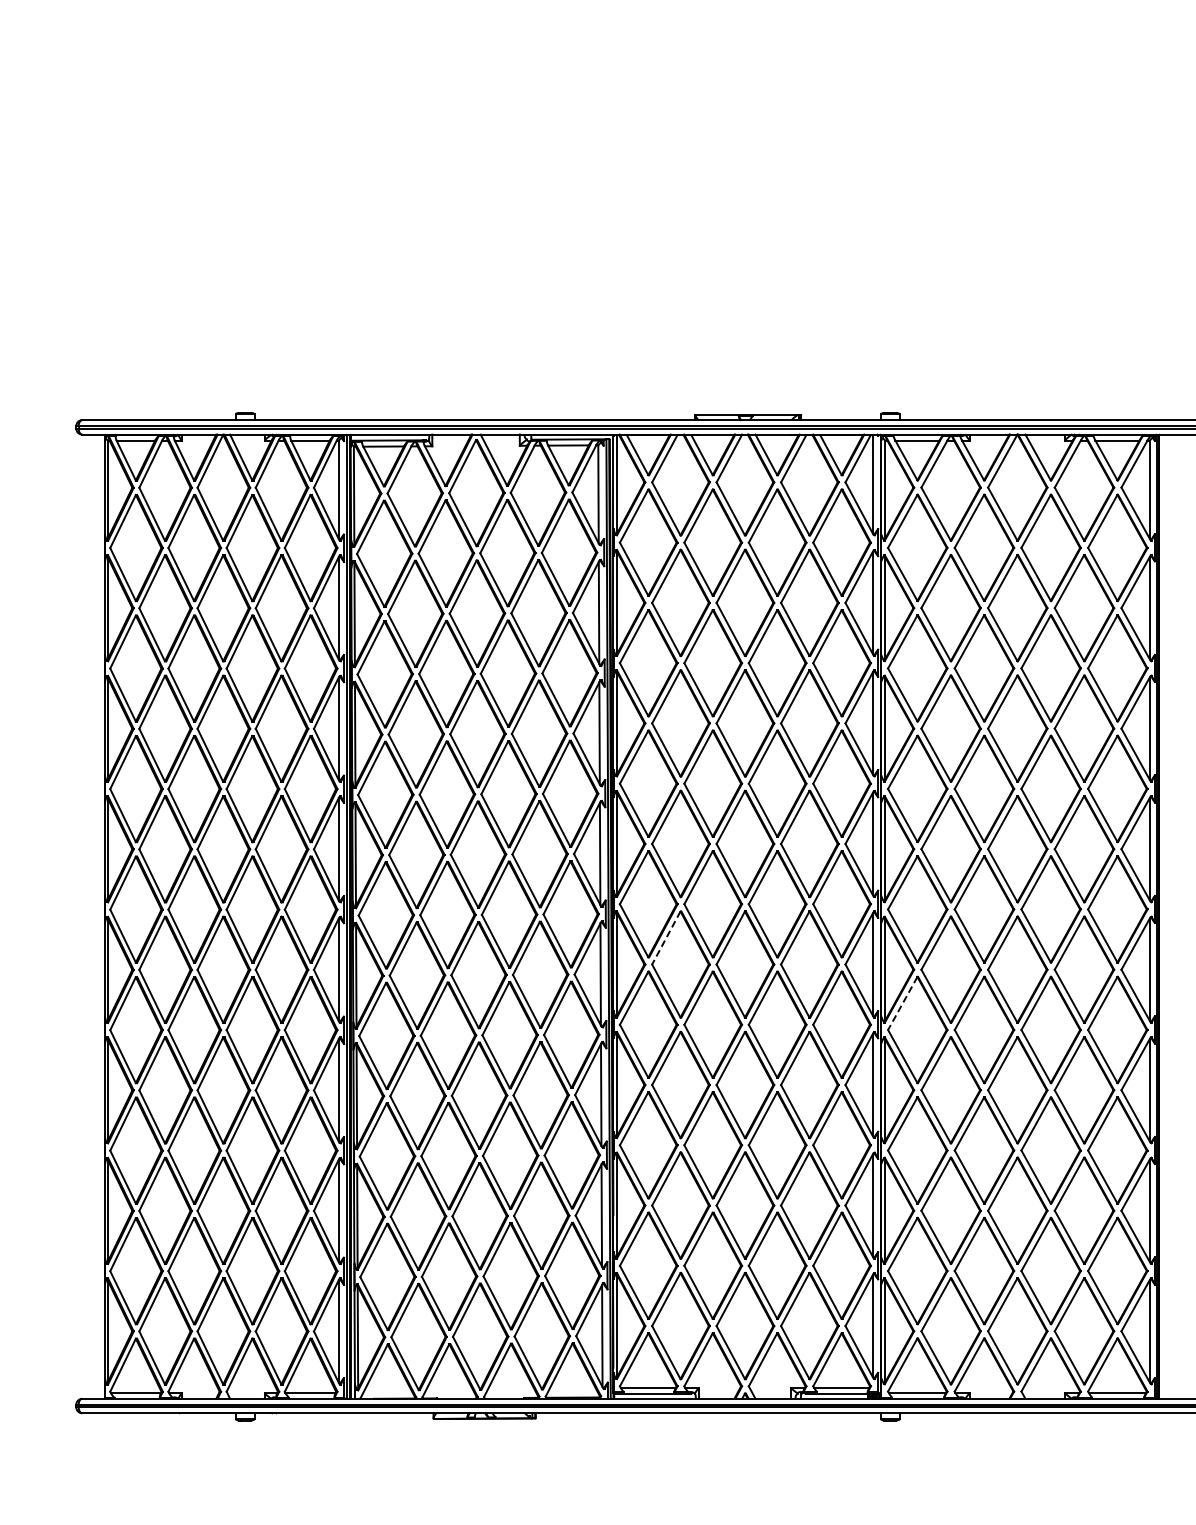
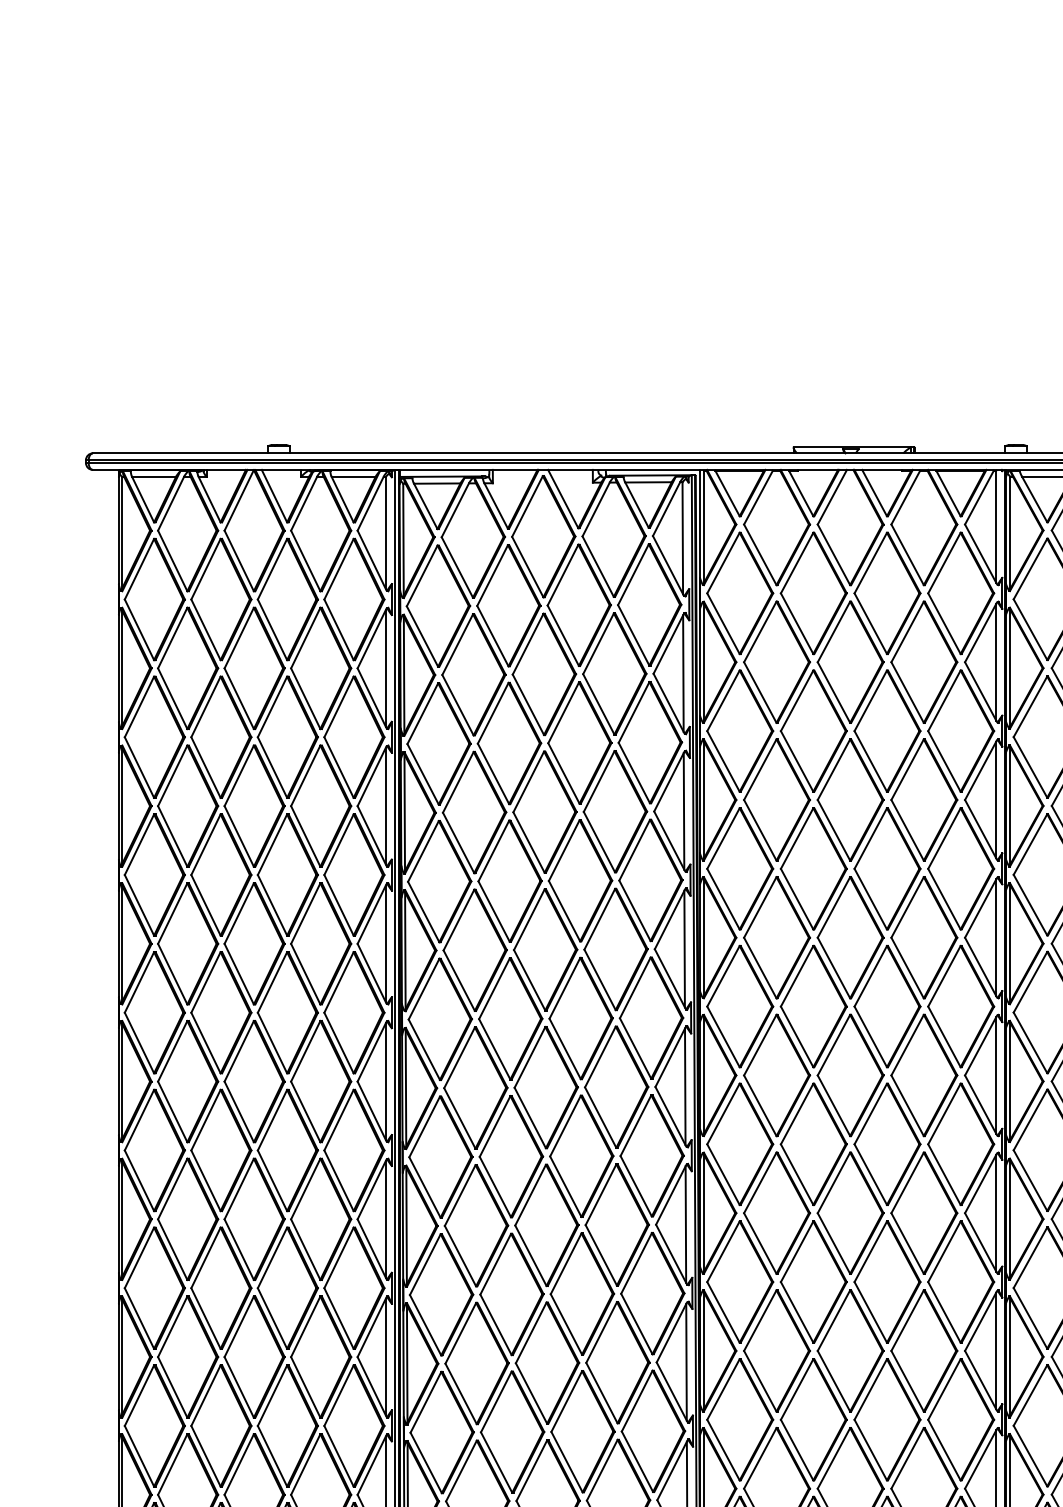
line: (666, 938) -> (760, 1045), dashed -> solid
line: (902, 1003) -> (1030, 1120), dashed -> solid

